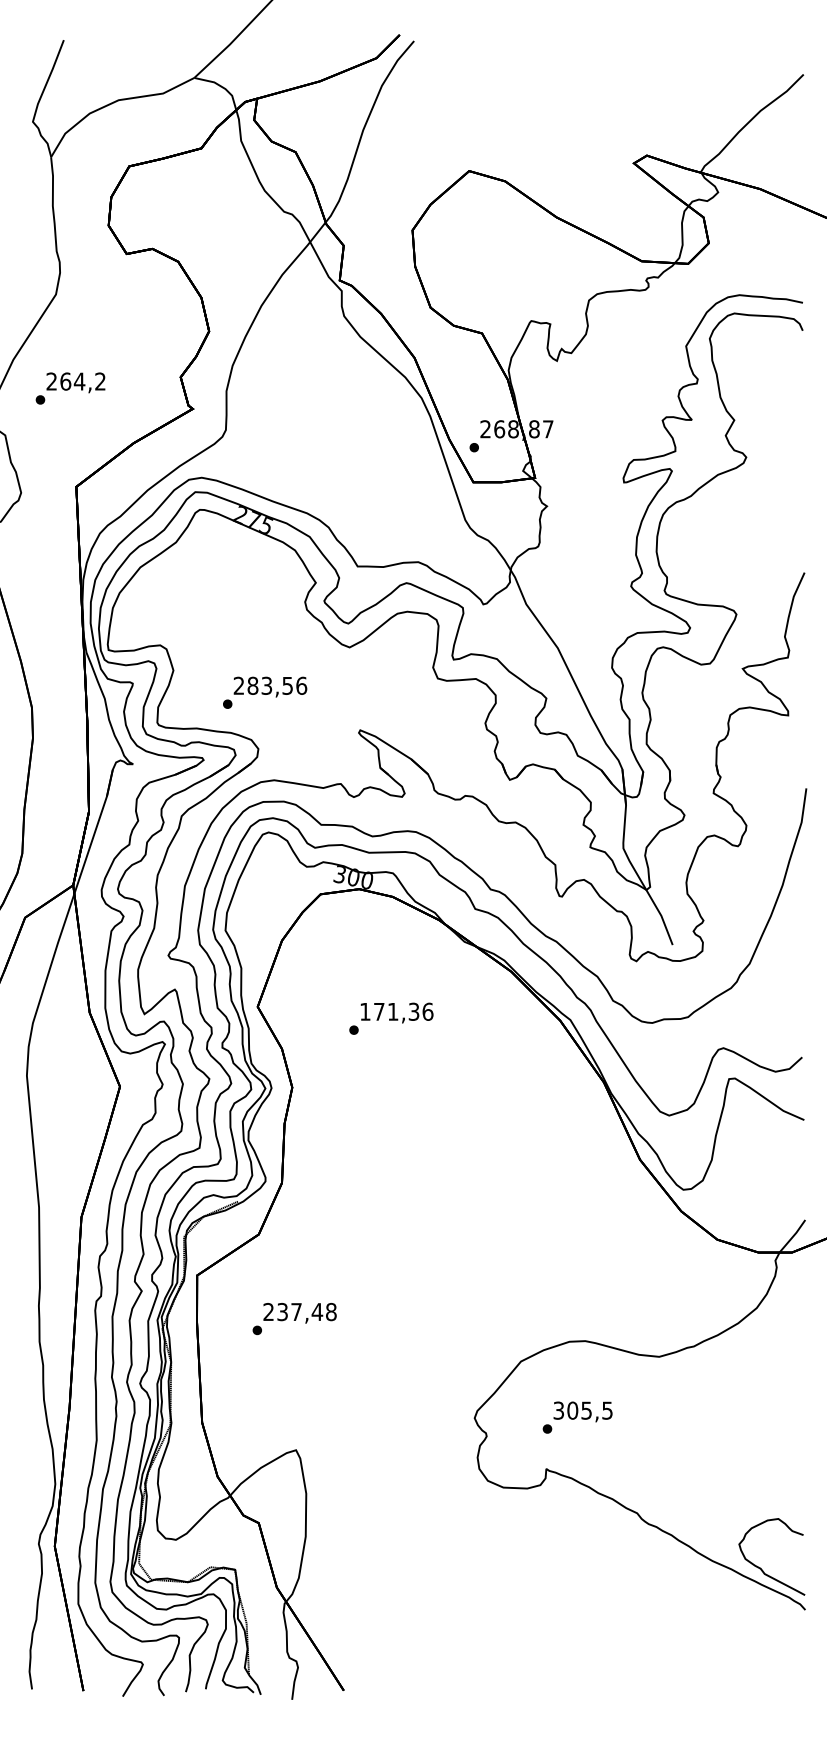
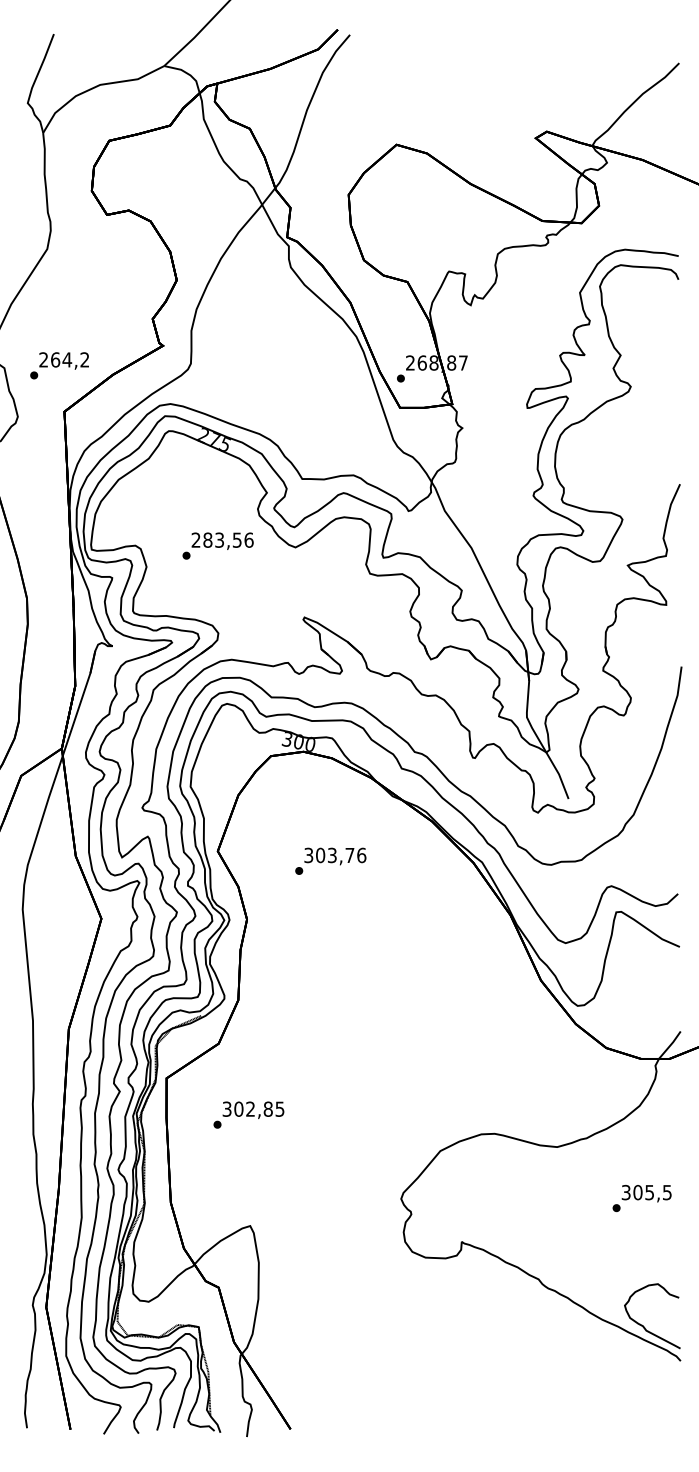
text: (70, 388) -> (59, 365), moved
text: (265, 692) -> (218, 545), moved
text: (389, 1011) -> (329, 855), 171,36 -> 303,76
text: (299, 1311) -> (253, 1108), 237,48 -> 302,85
text: (577, 1417) -> (641, 1198), moved

